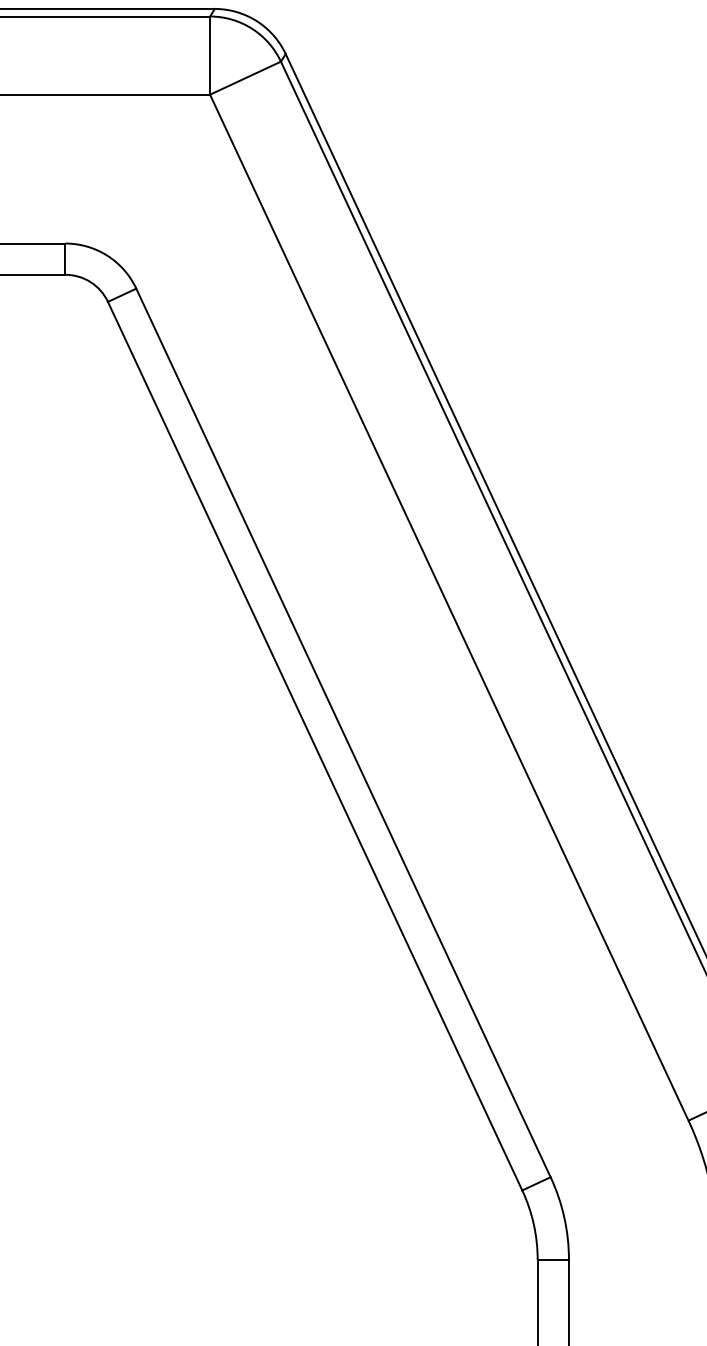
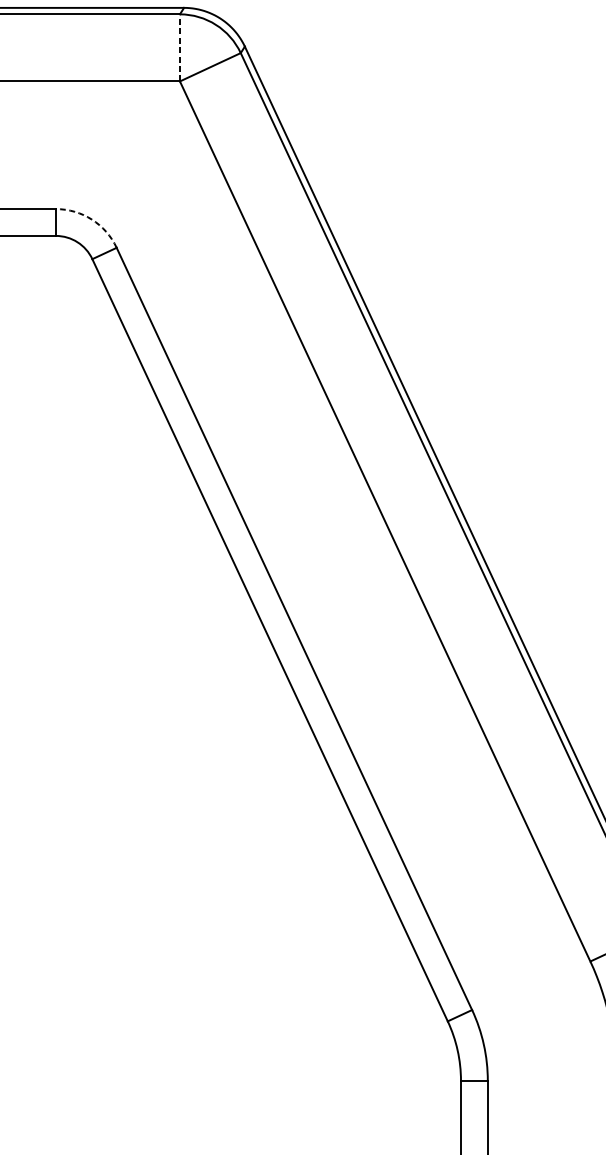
line: (210, 55) -> (180, 47), solid -> dashed
arc: (107, 255) -> (91, 219), solid -> dashed

